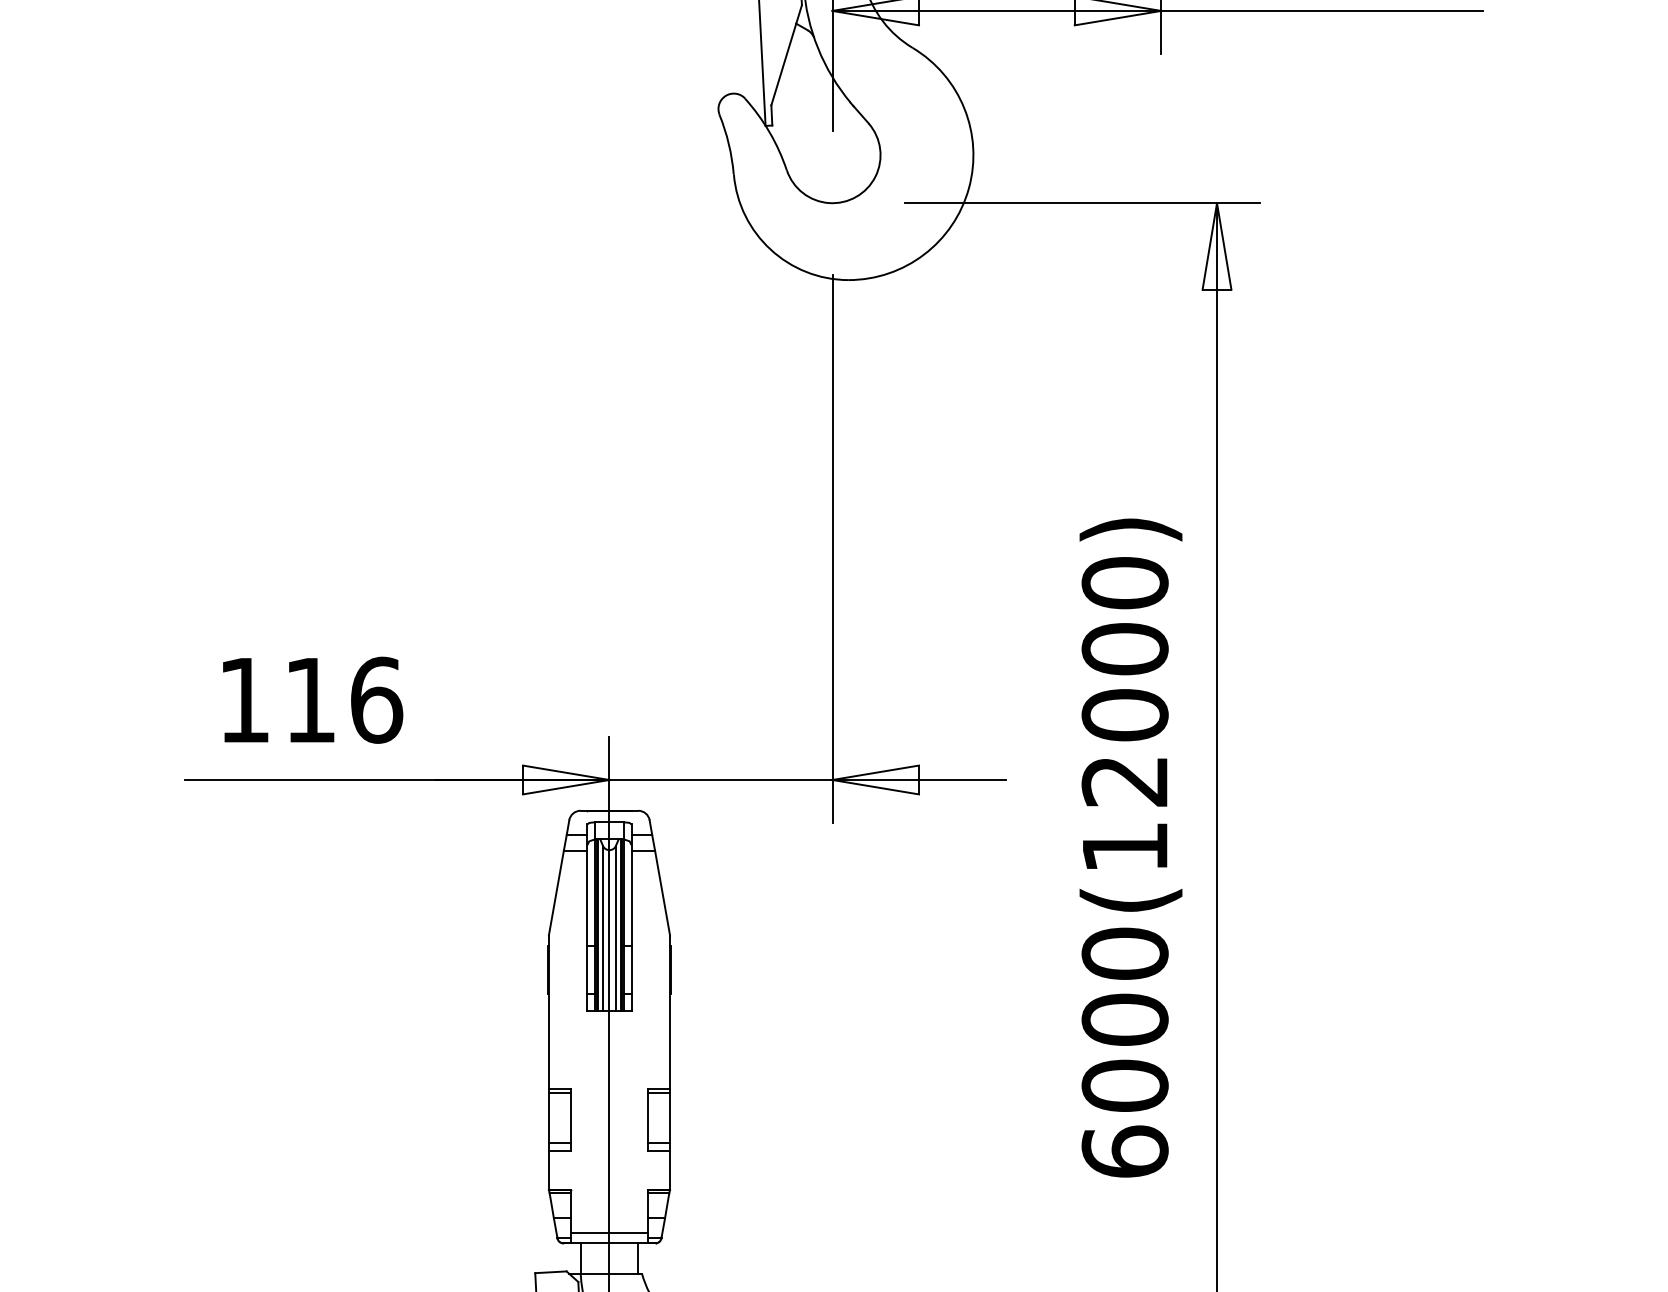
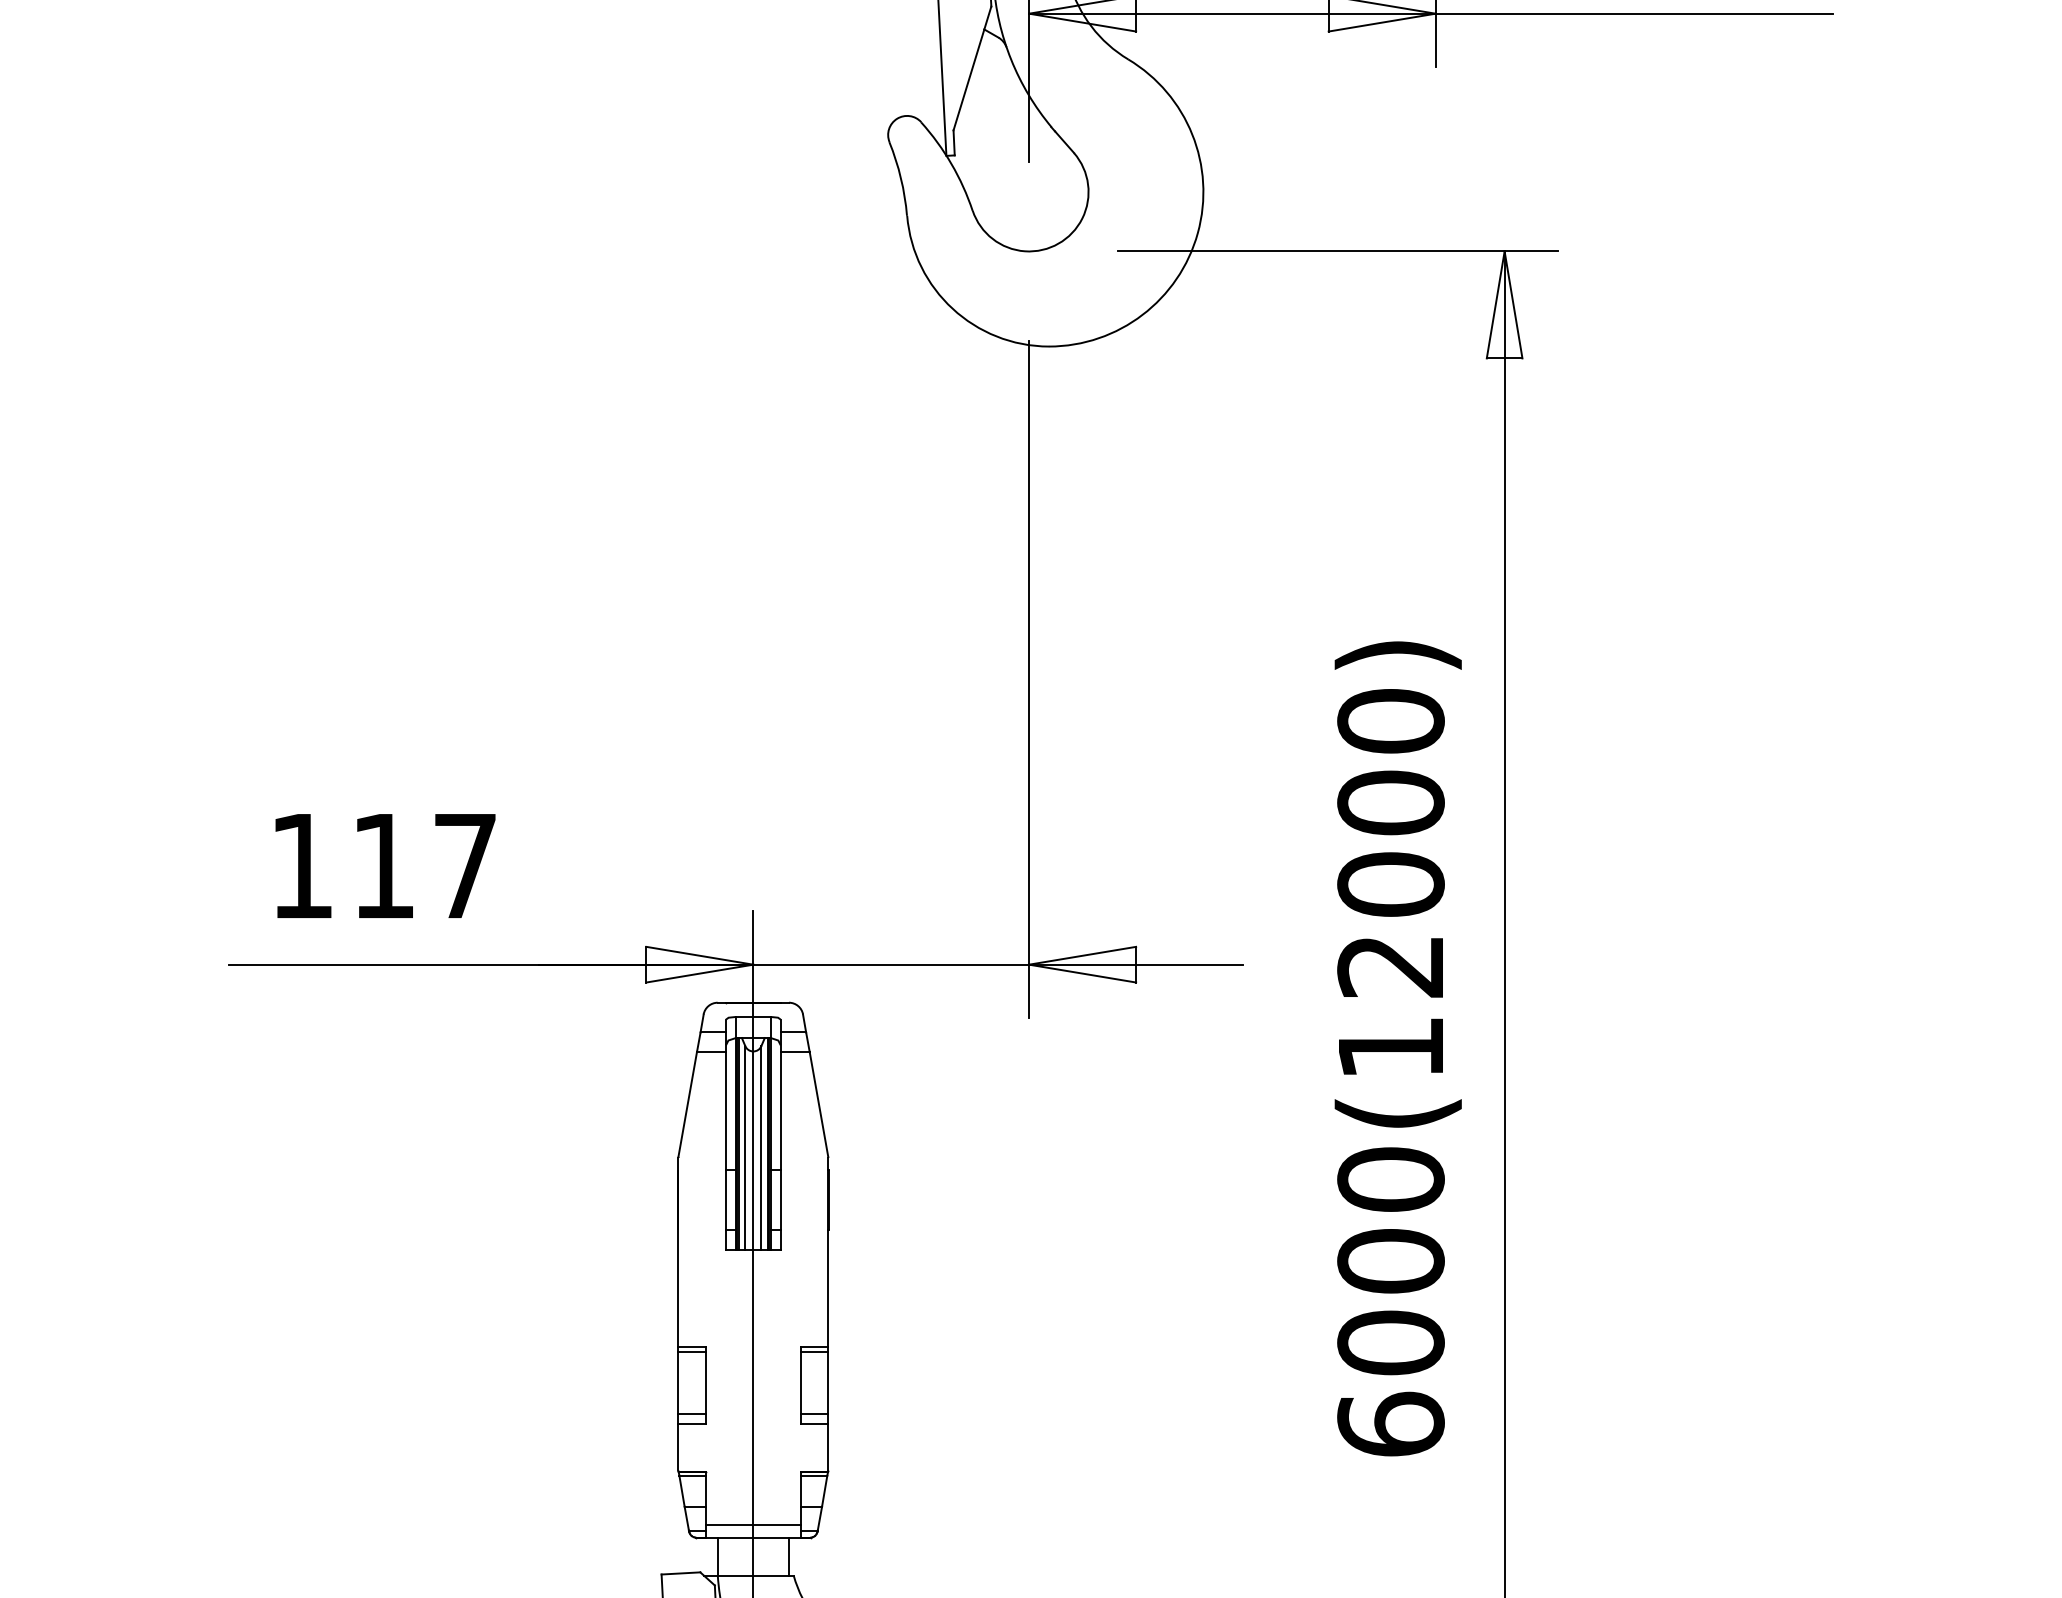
text: (376, 700) -> (465, 866), 116 -> 117

